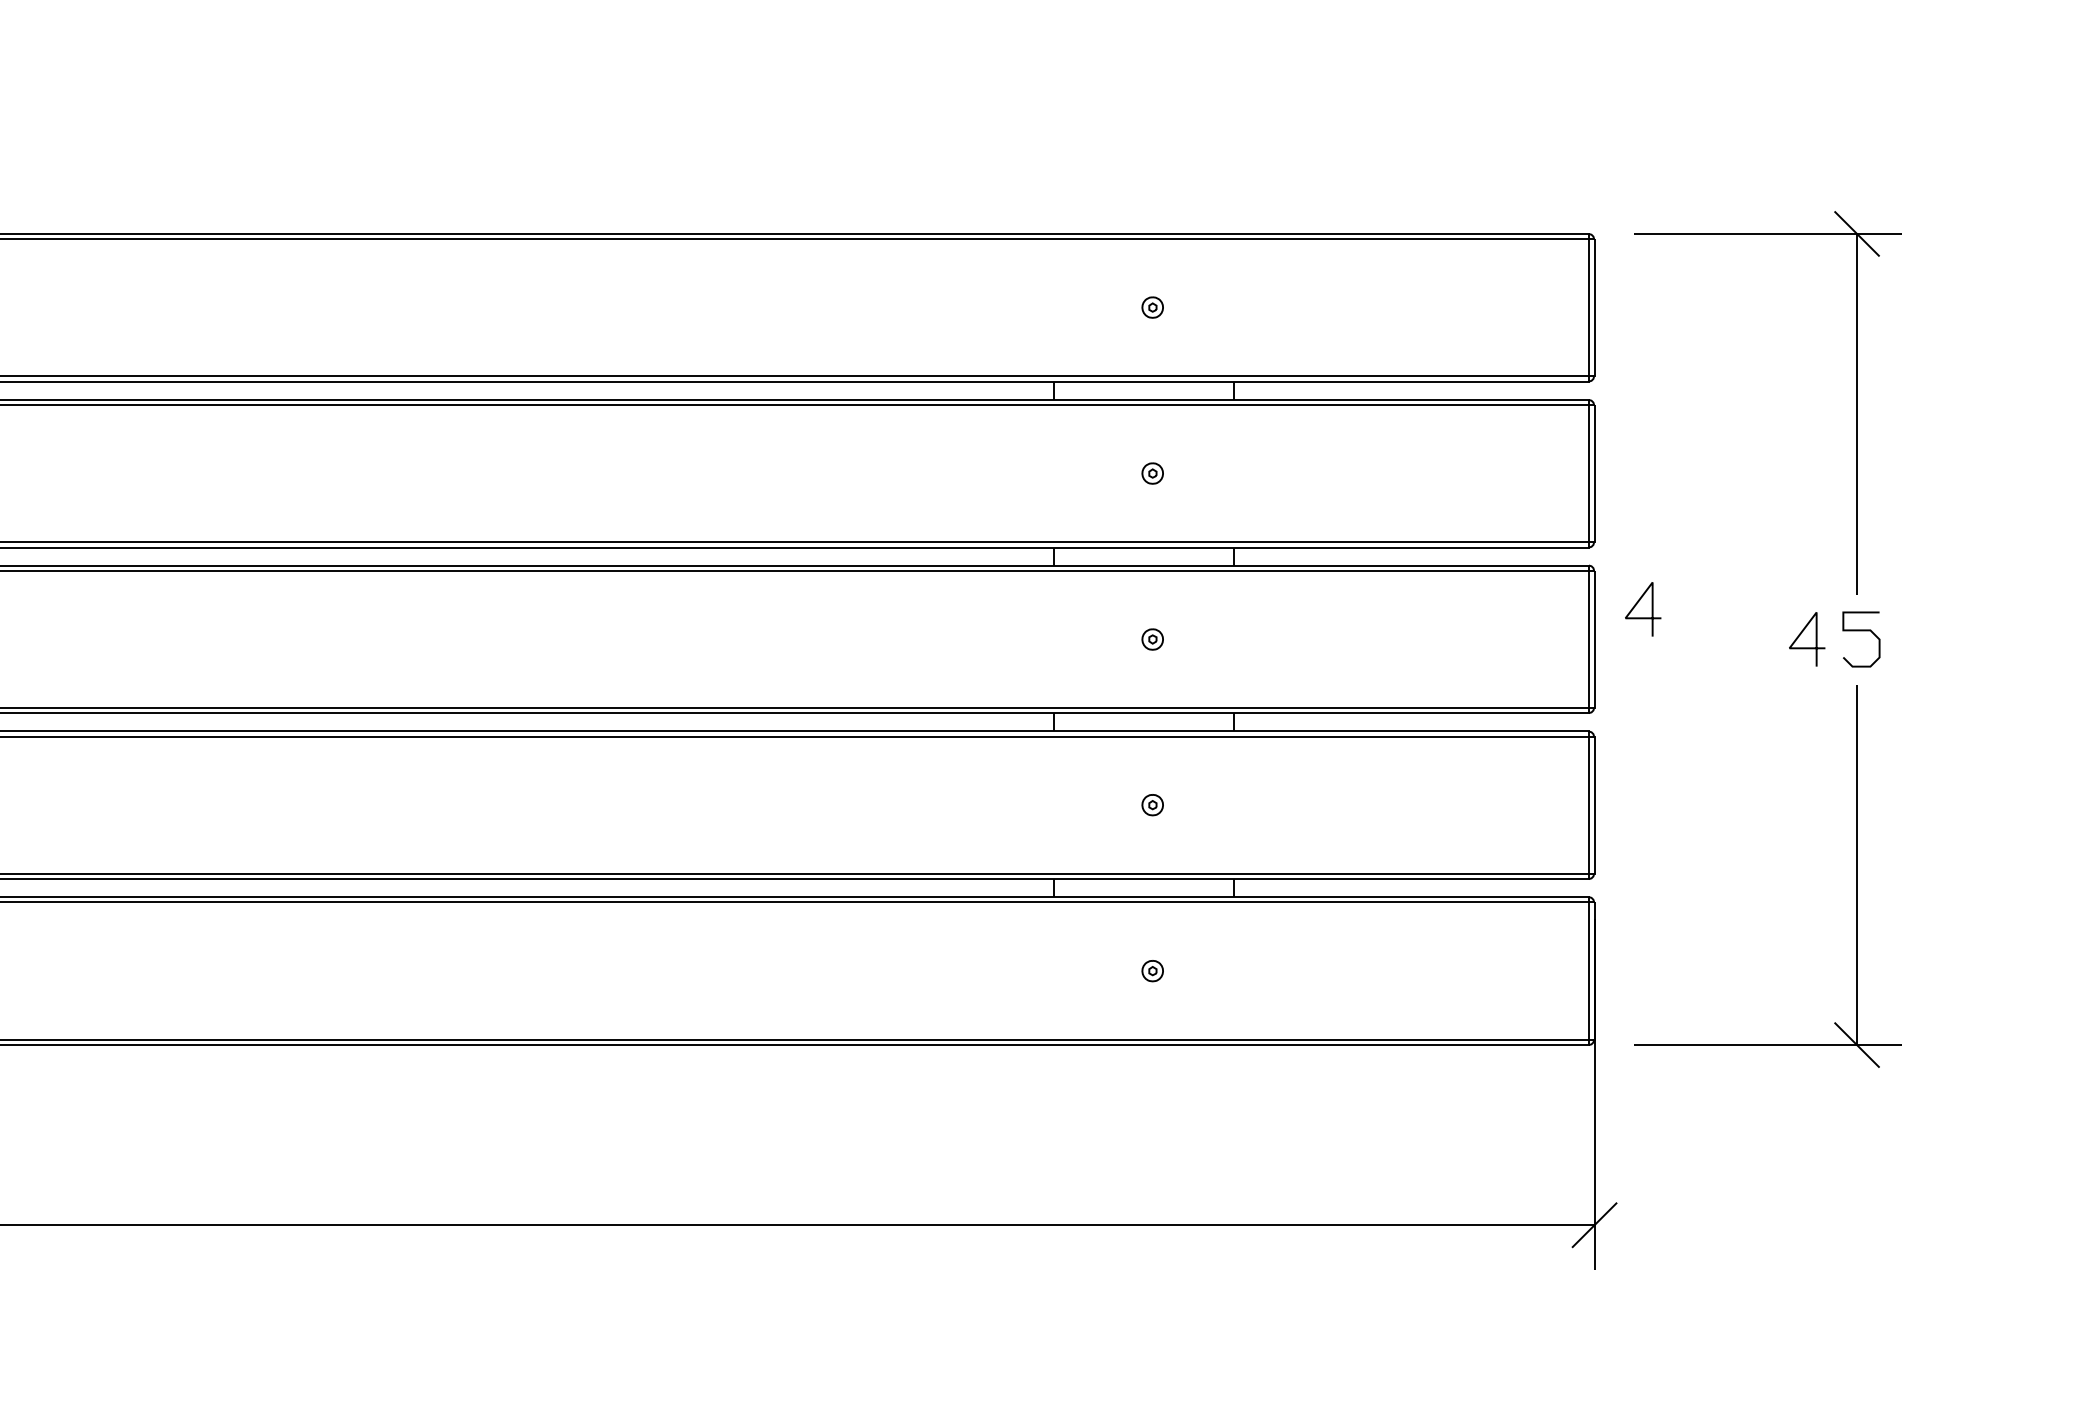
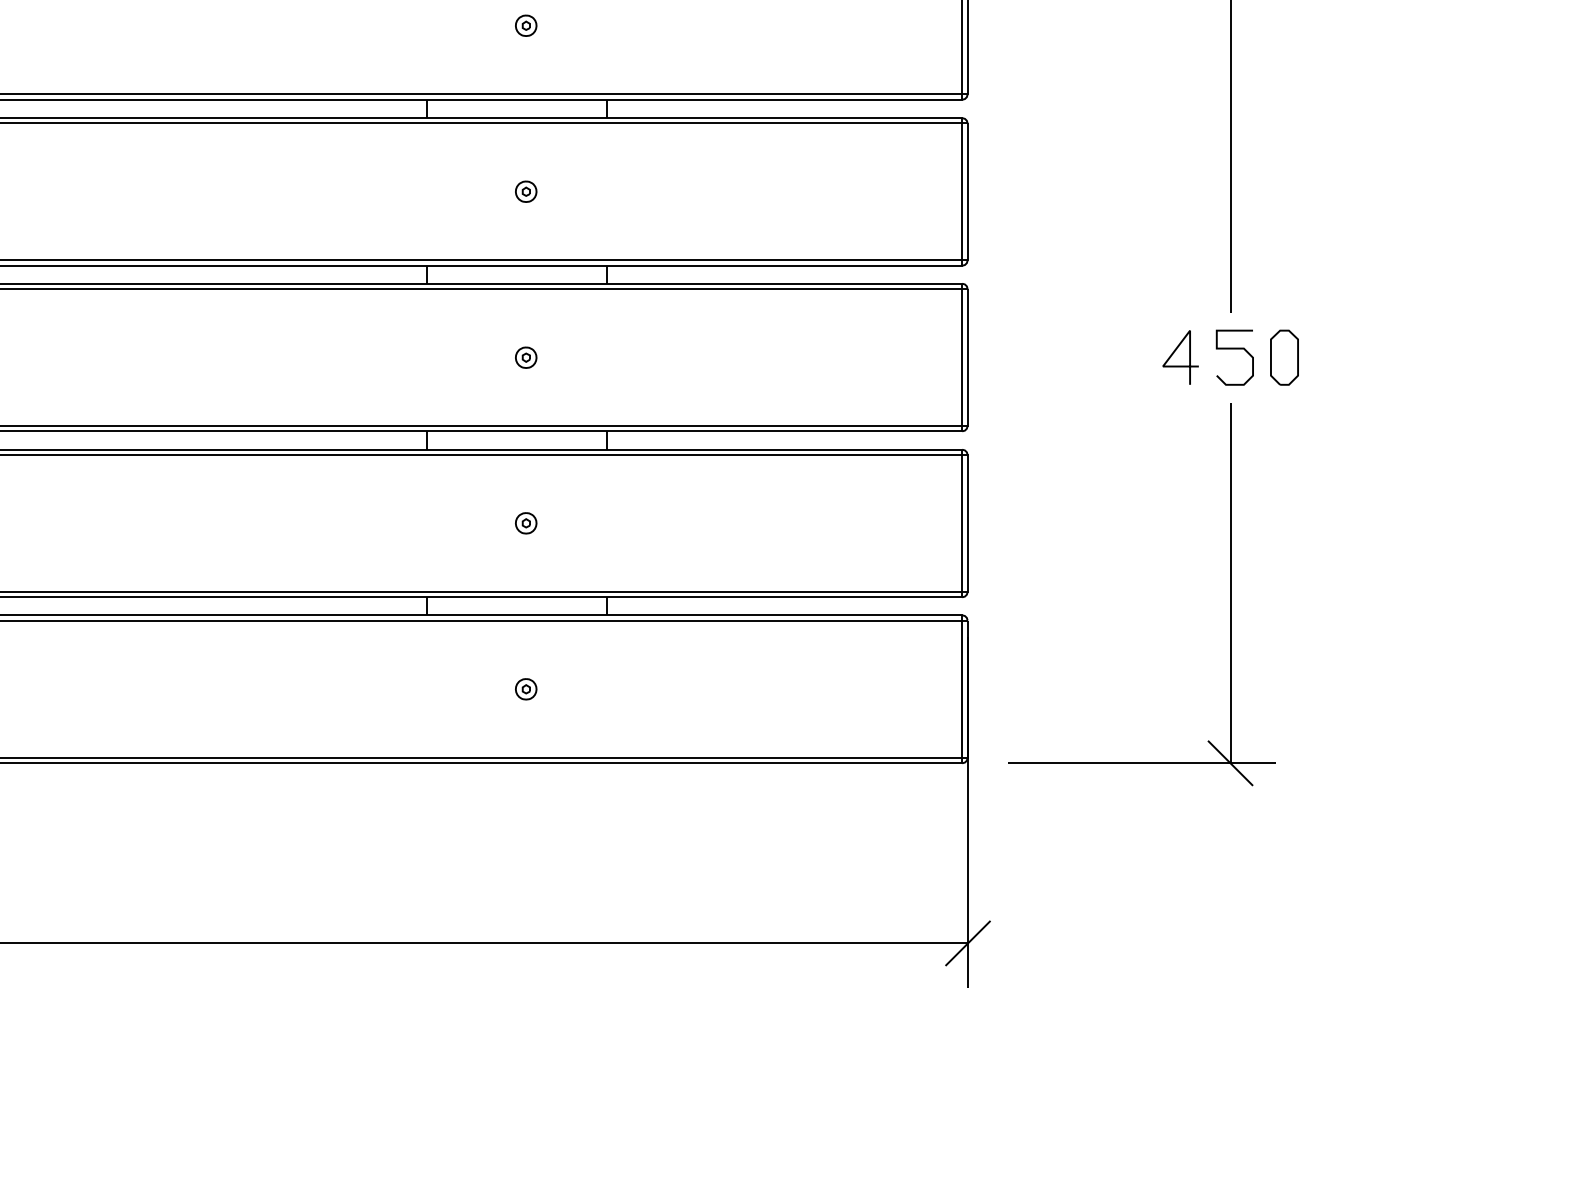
curve: (1637, 604) -> (1010, 322), removed
part: (1910, 639) -> (1283, 357), added

